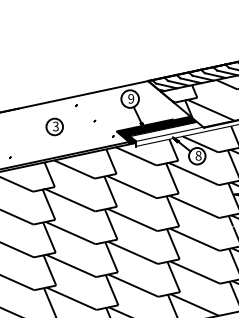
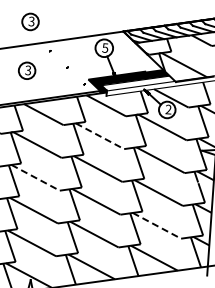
part: (54, 77) -> (30, 21), added
text: (131, 98) -> (105, 47), 9 -> 5
text: (198, 155) -> (168, 109), 8 -> 2
line: (132, 187) -> (100, 136), solid -> dashed
line: (71, 233) -> (36, 178), solid -> dashed
line: (195, 272) -> (157, 225), solid -> dashed

